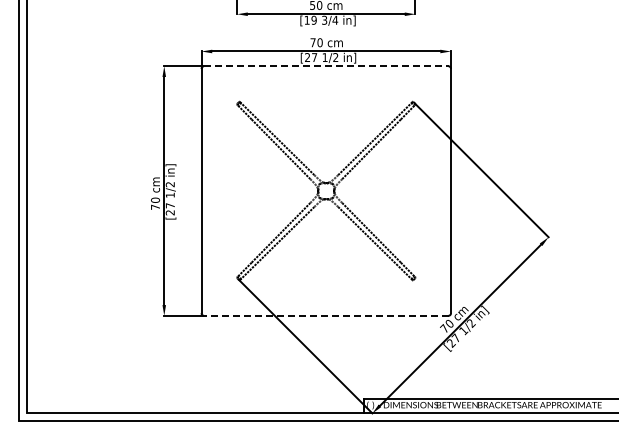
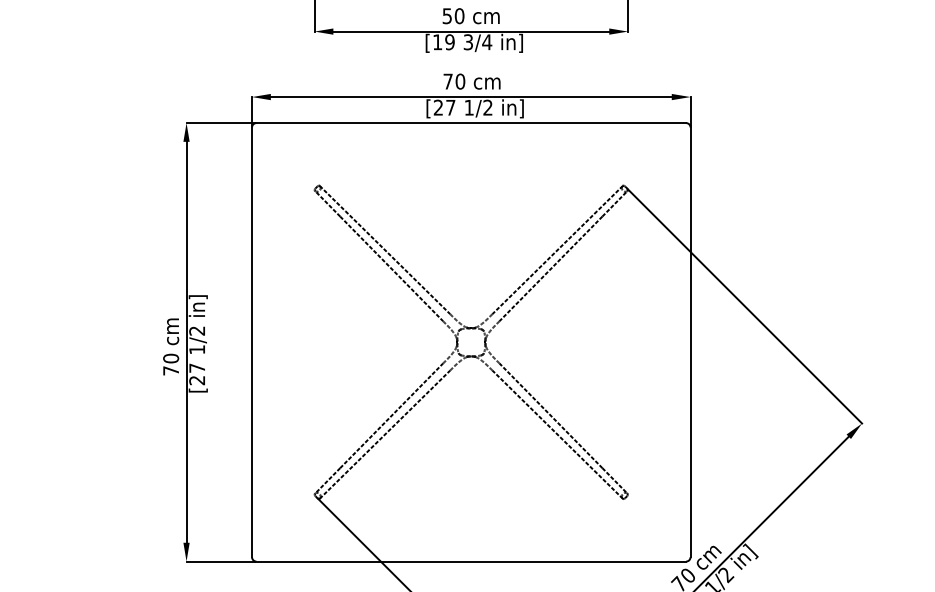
line: (326, 66) -> (471, 123), dashed -> solid
line: (325, 315) -> (469, 561), dashed -> solid

